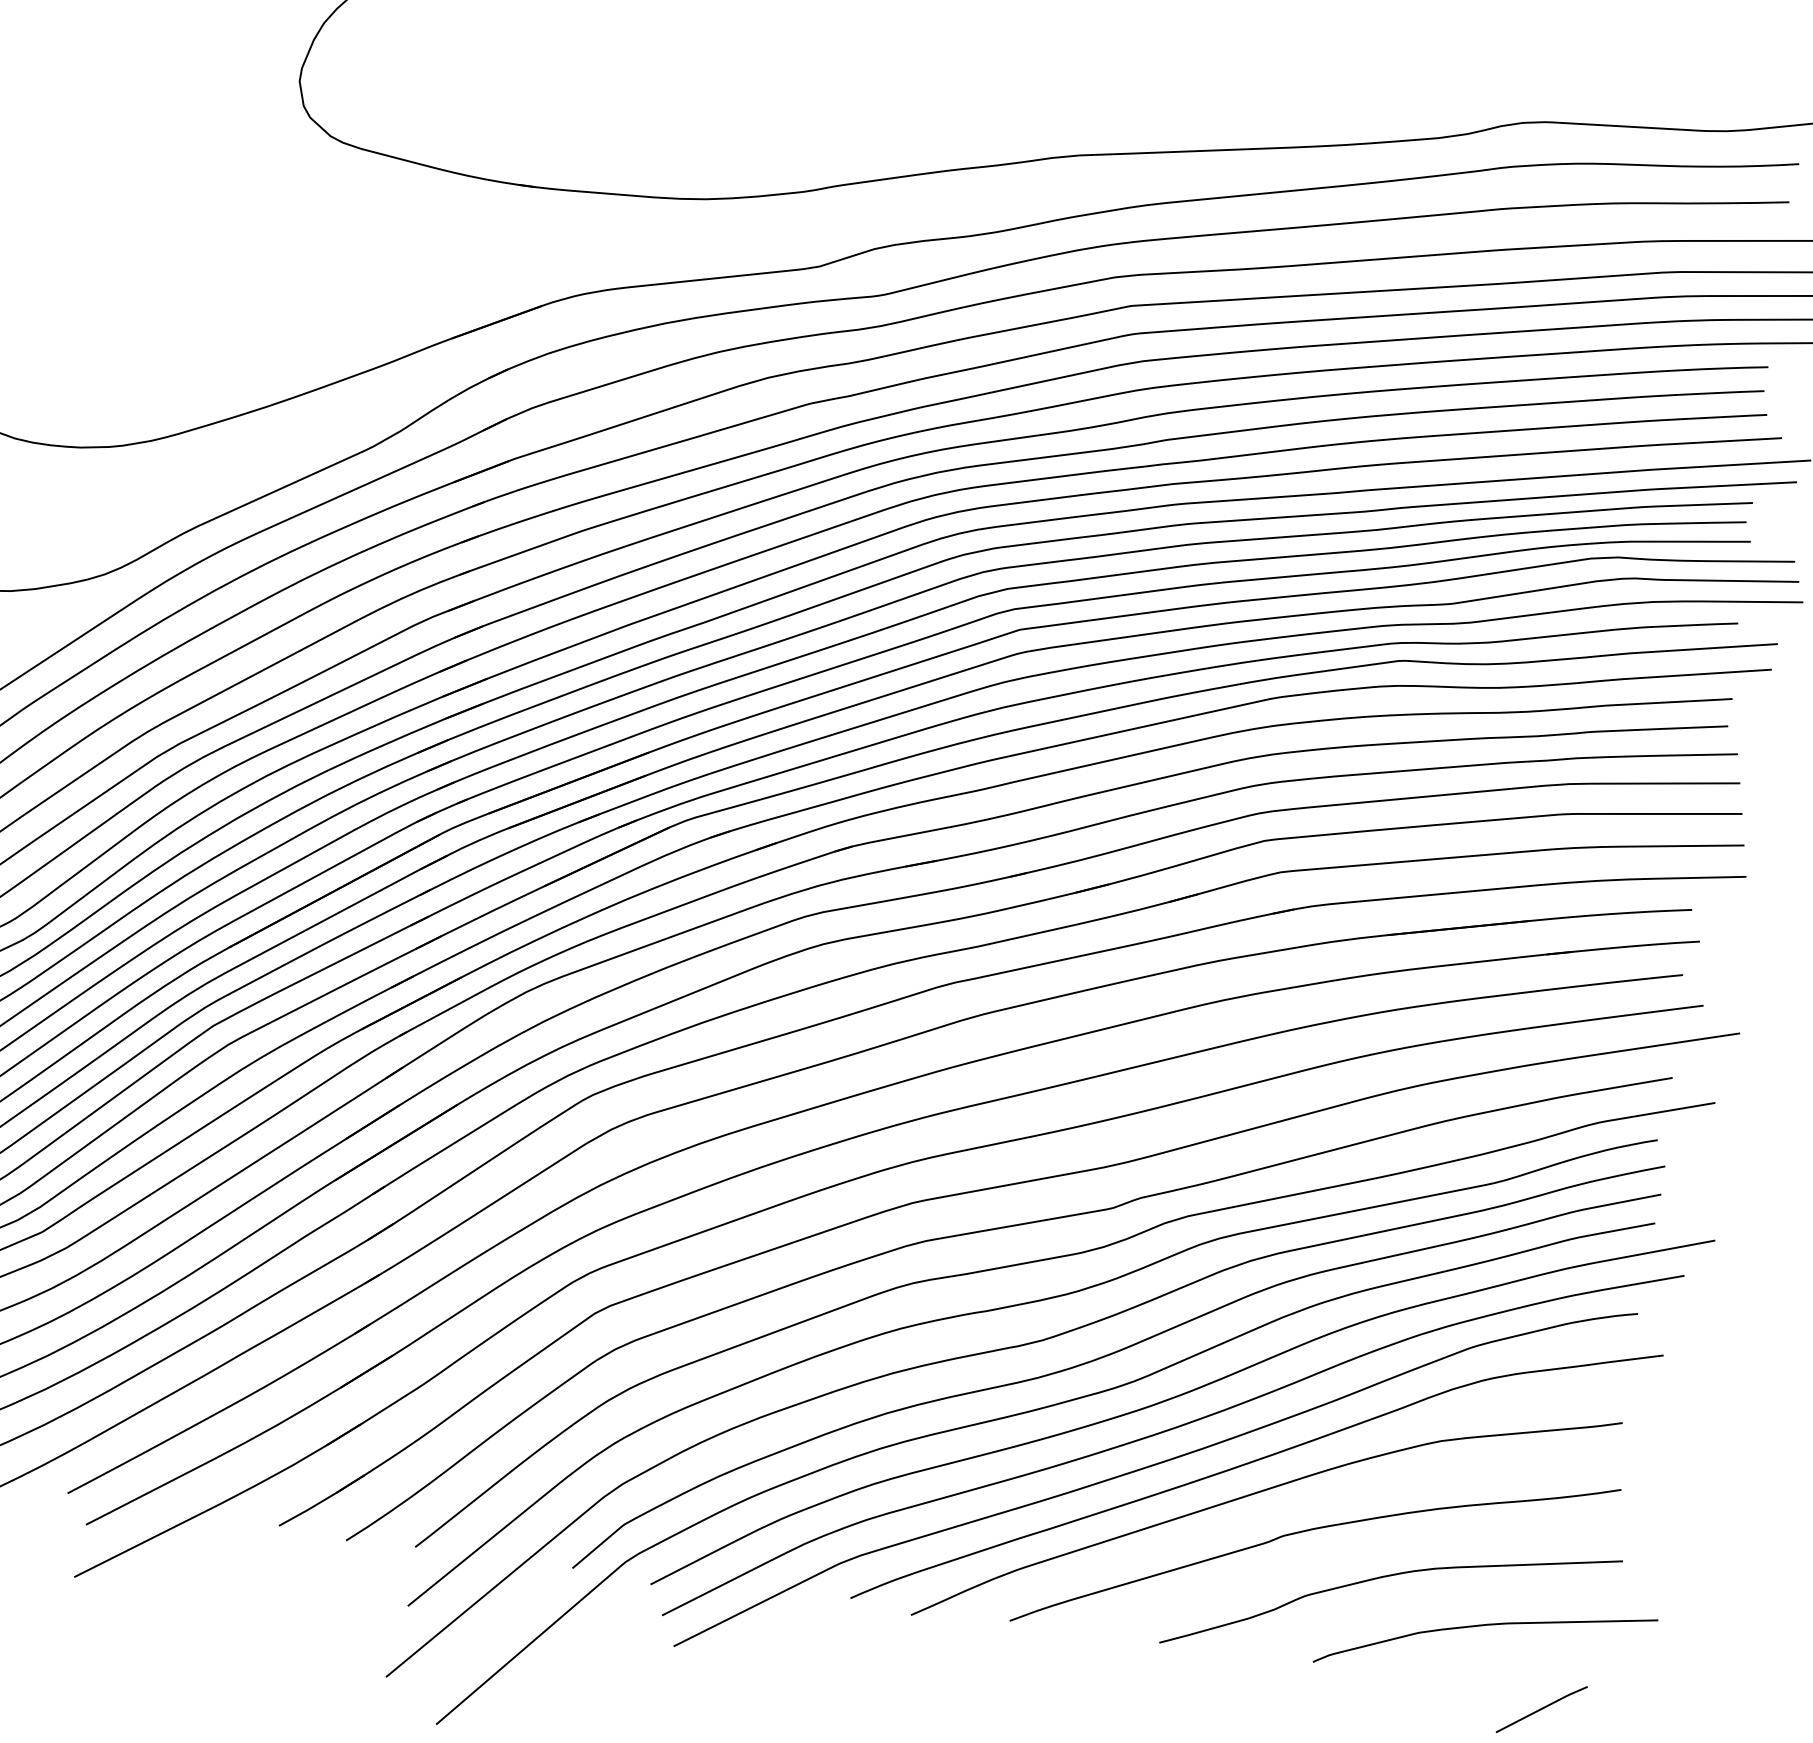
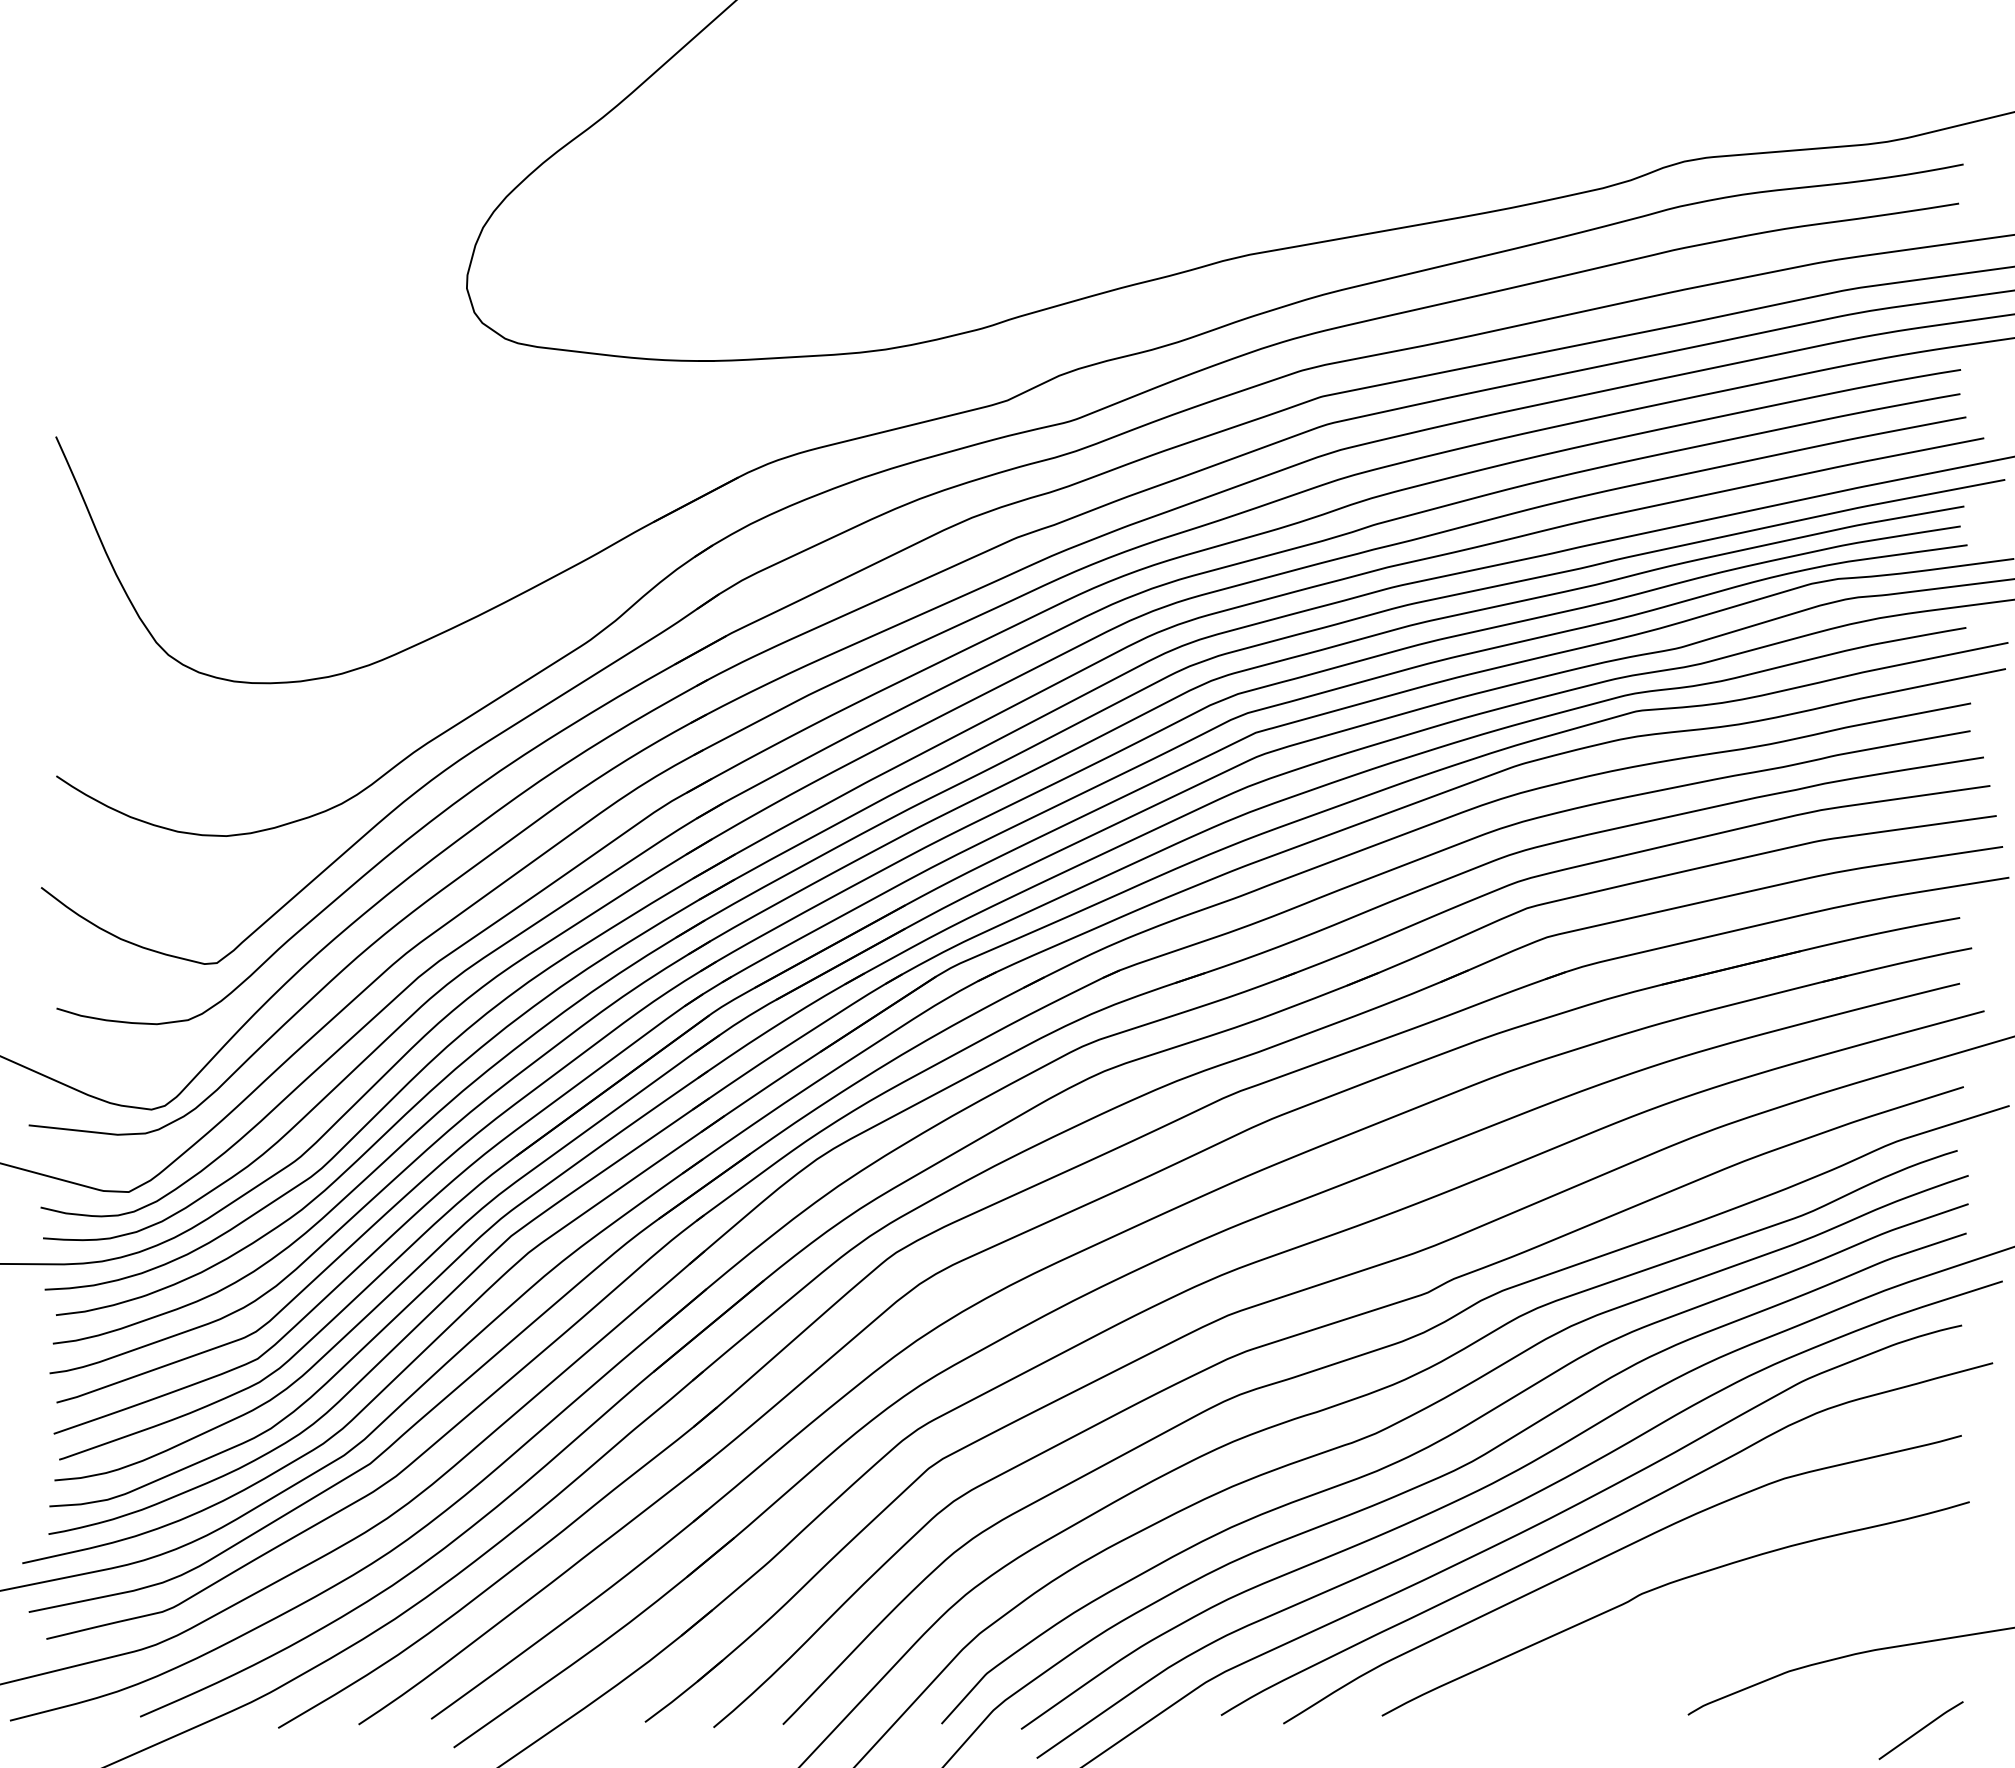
curve: (1384, 1577) -> (1747, 1621), removed

